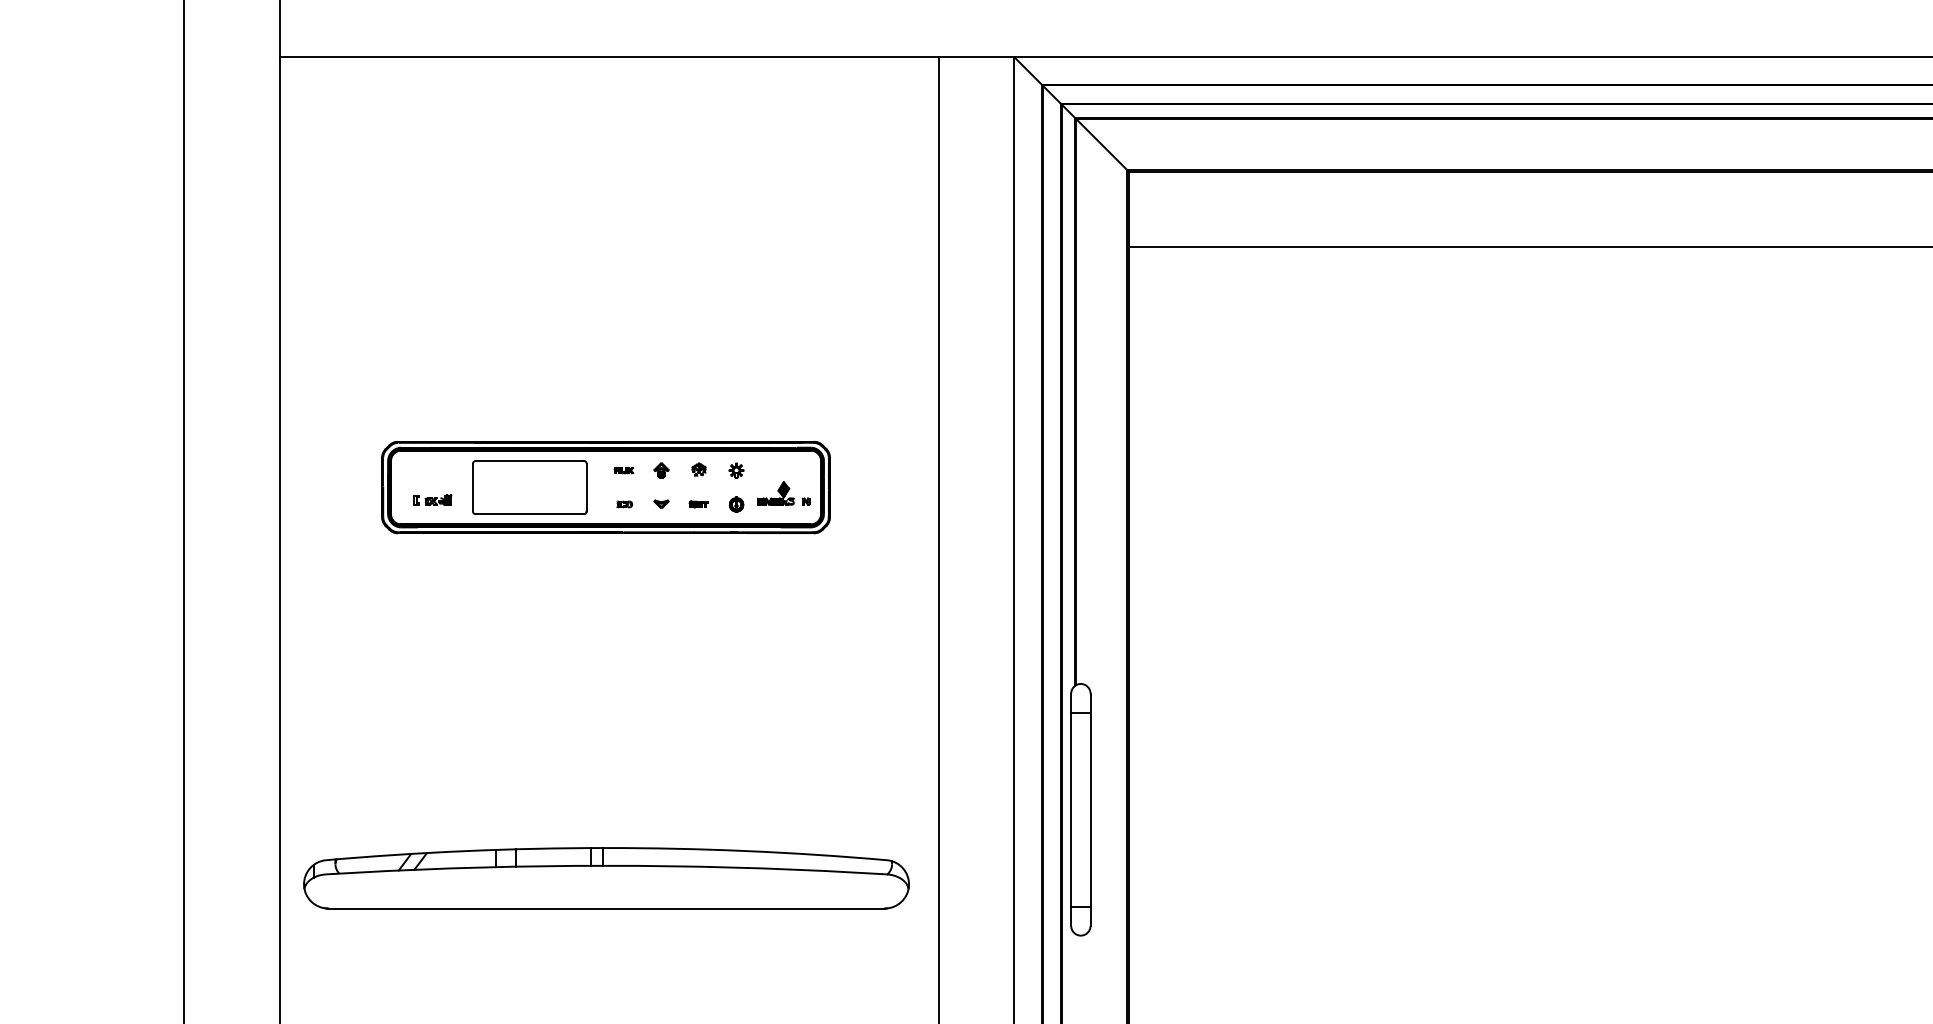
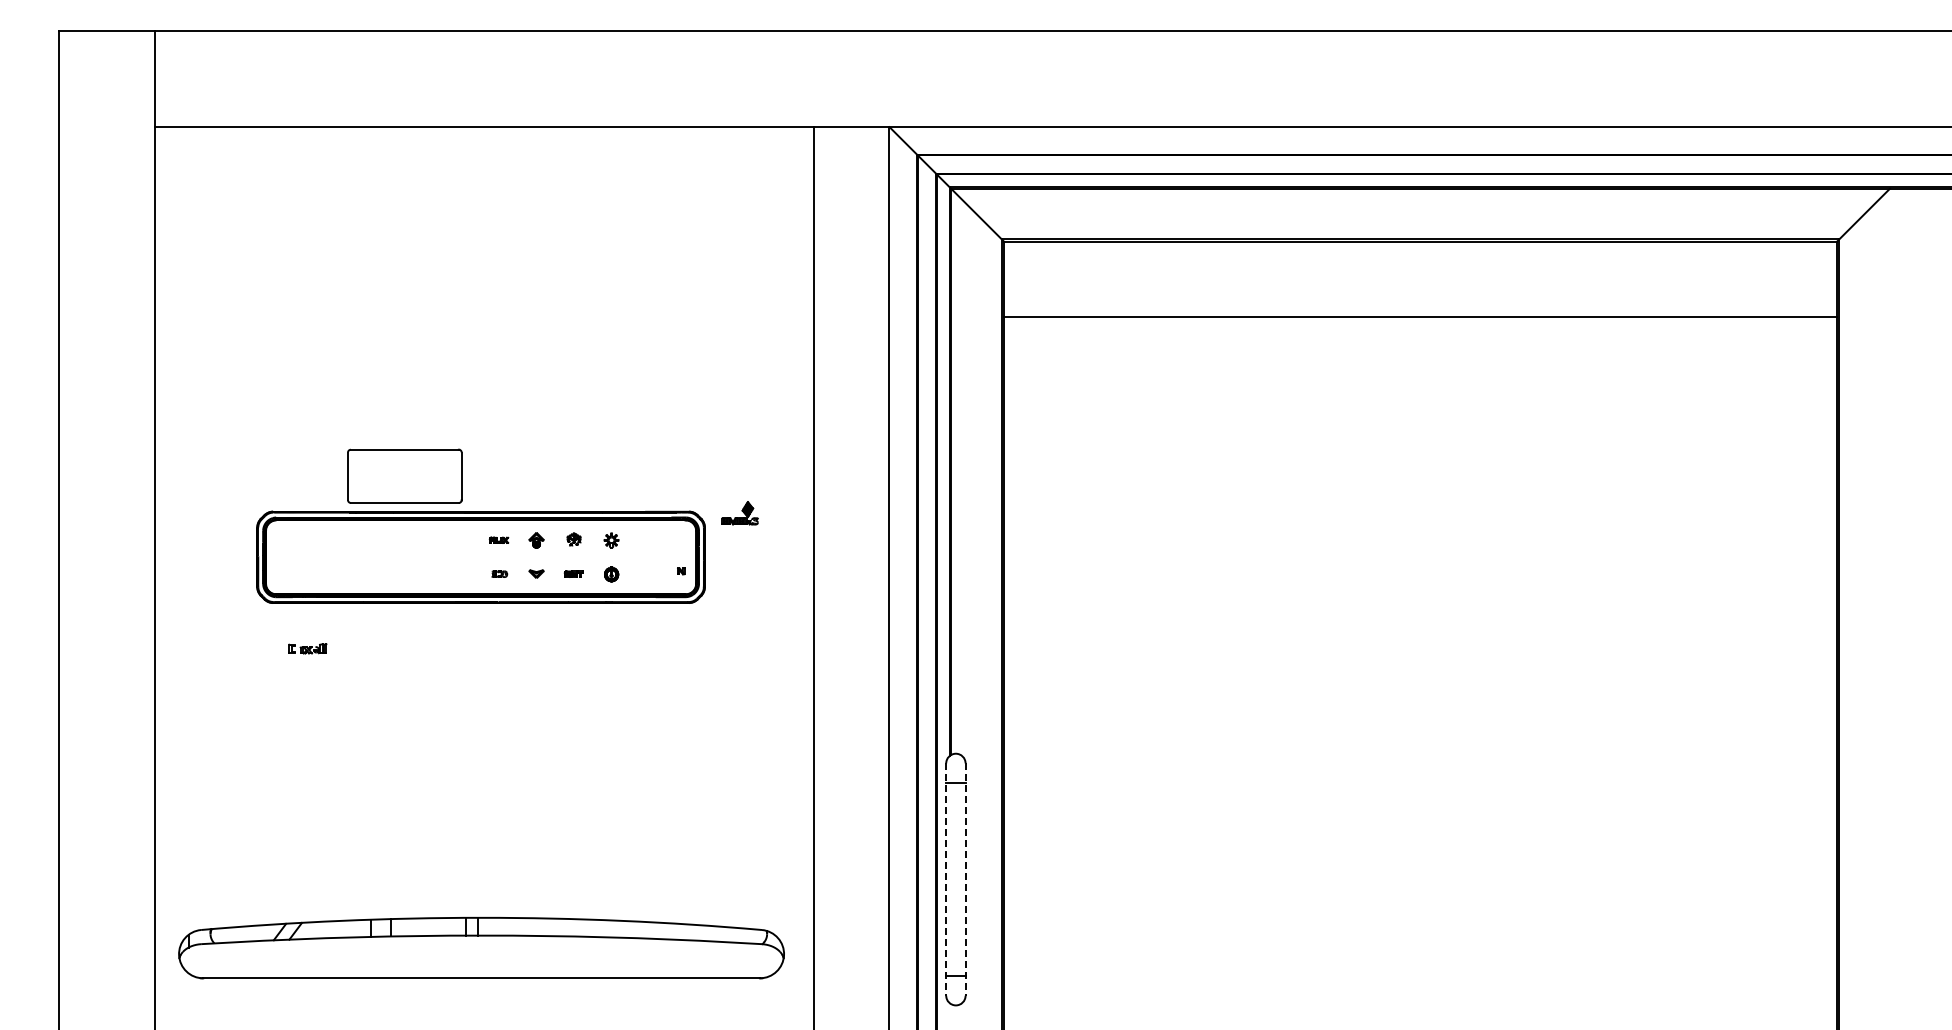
part: (529, 486) -> (404, 475), moved
part: (775, 493) -> (739, 513), moved
part: (432, 499) -> (307, 648), moved
line: (1071, 810) -> (946, 880), solid -> dashed
line: (1090, 810) -> (965, 880), solid -> dashed

